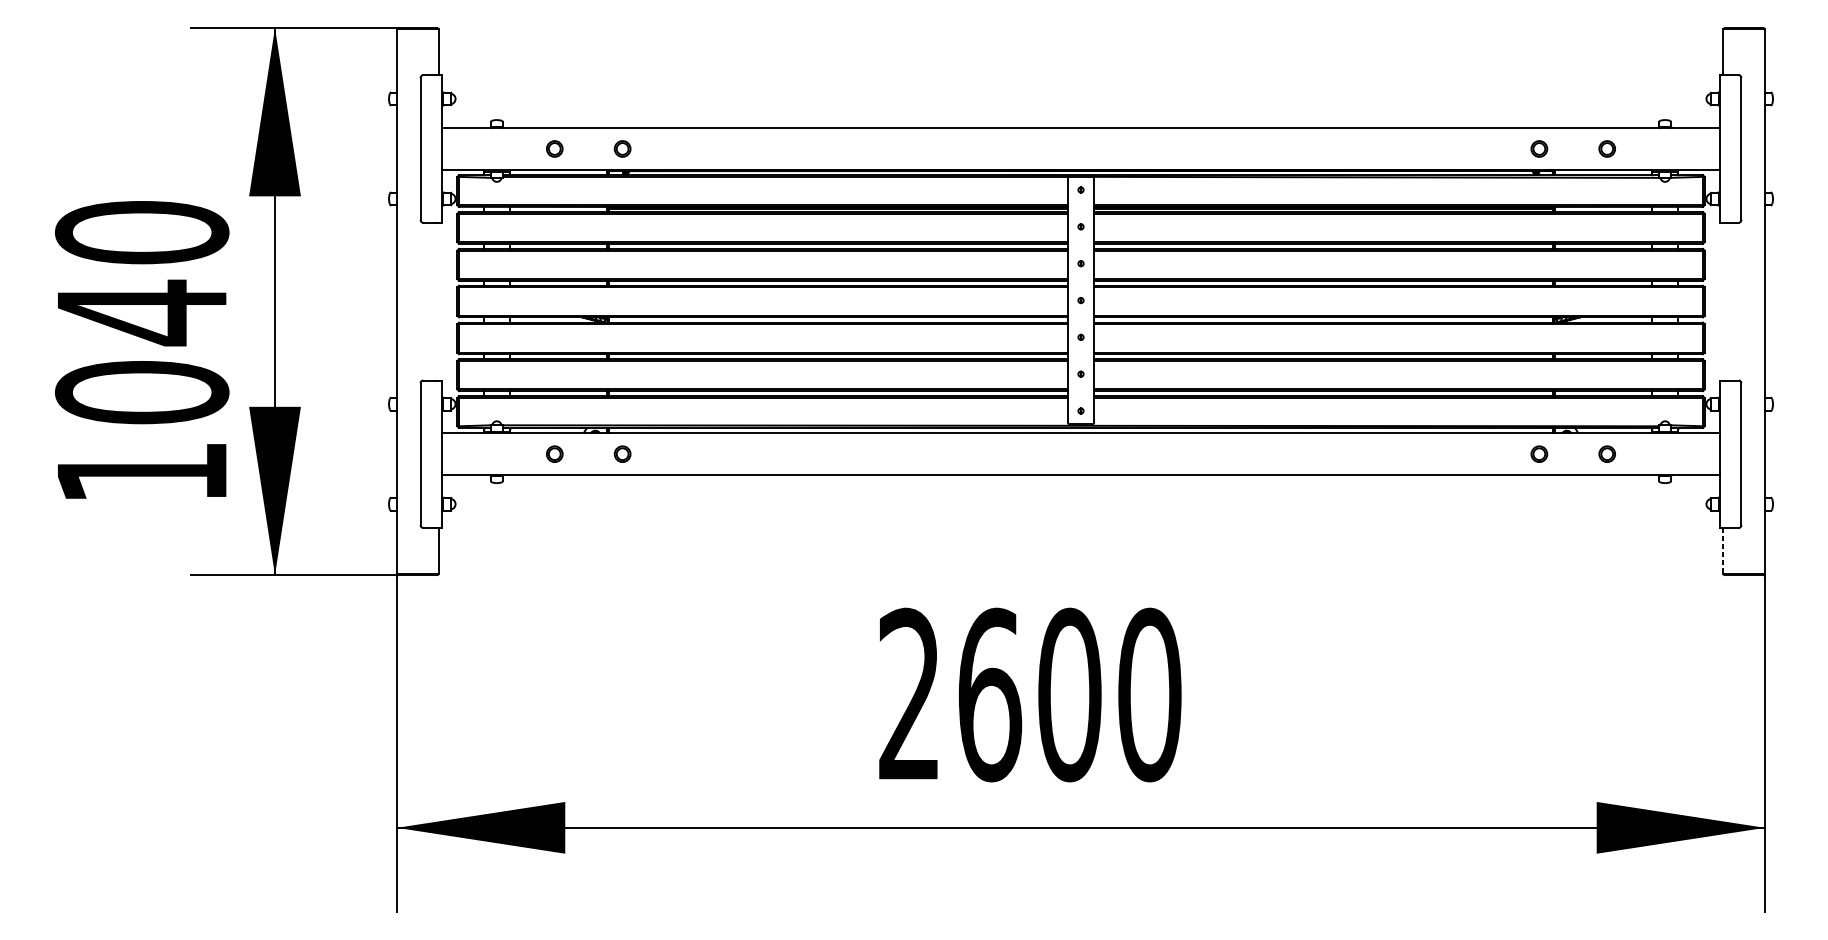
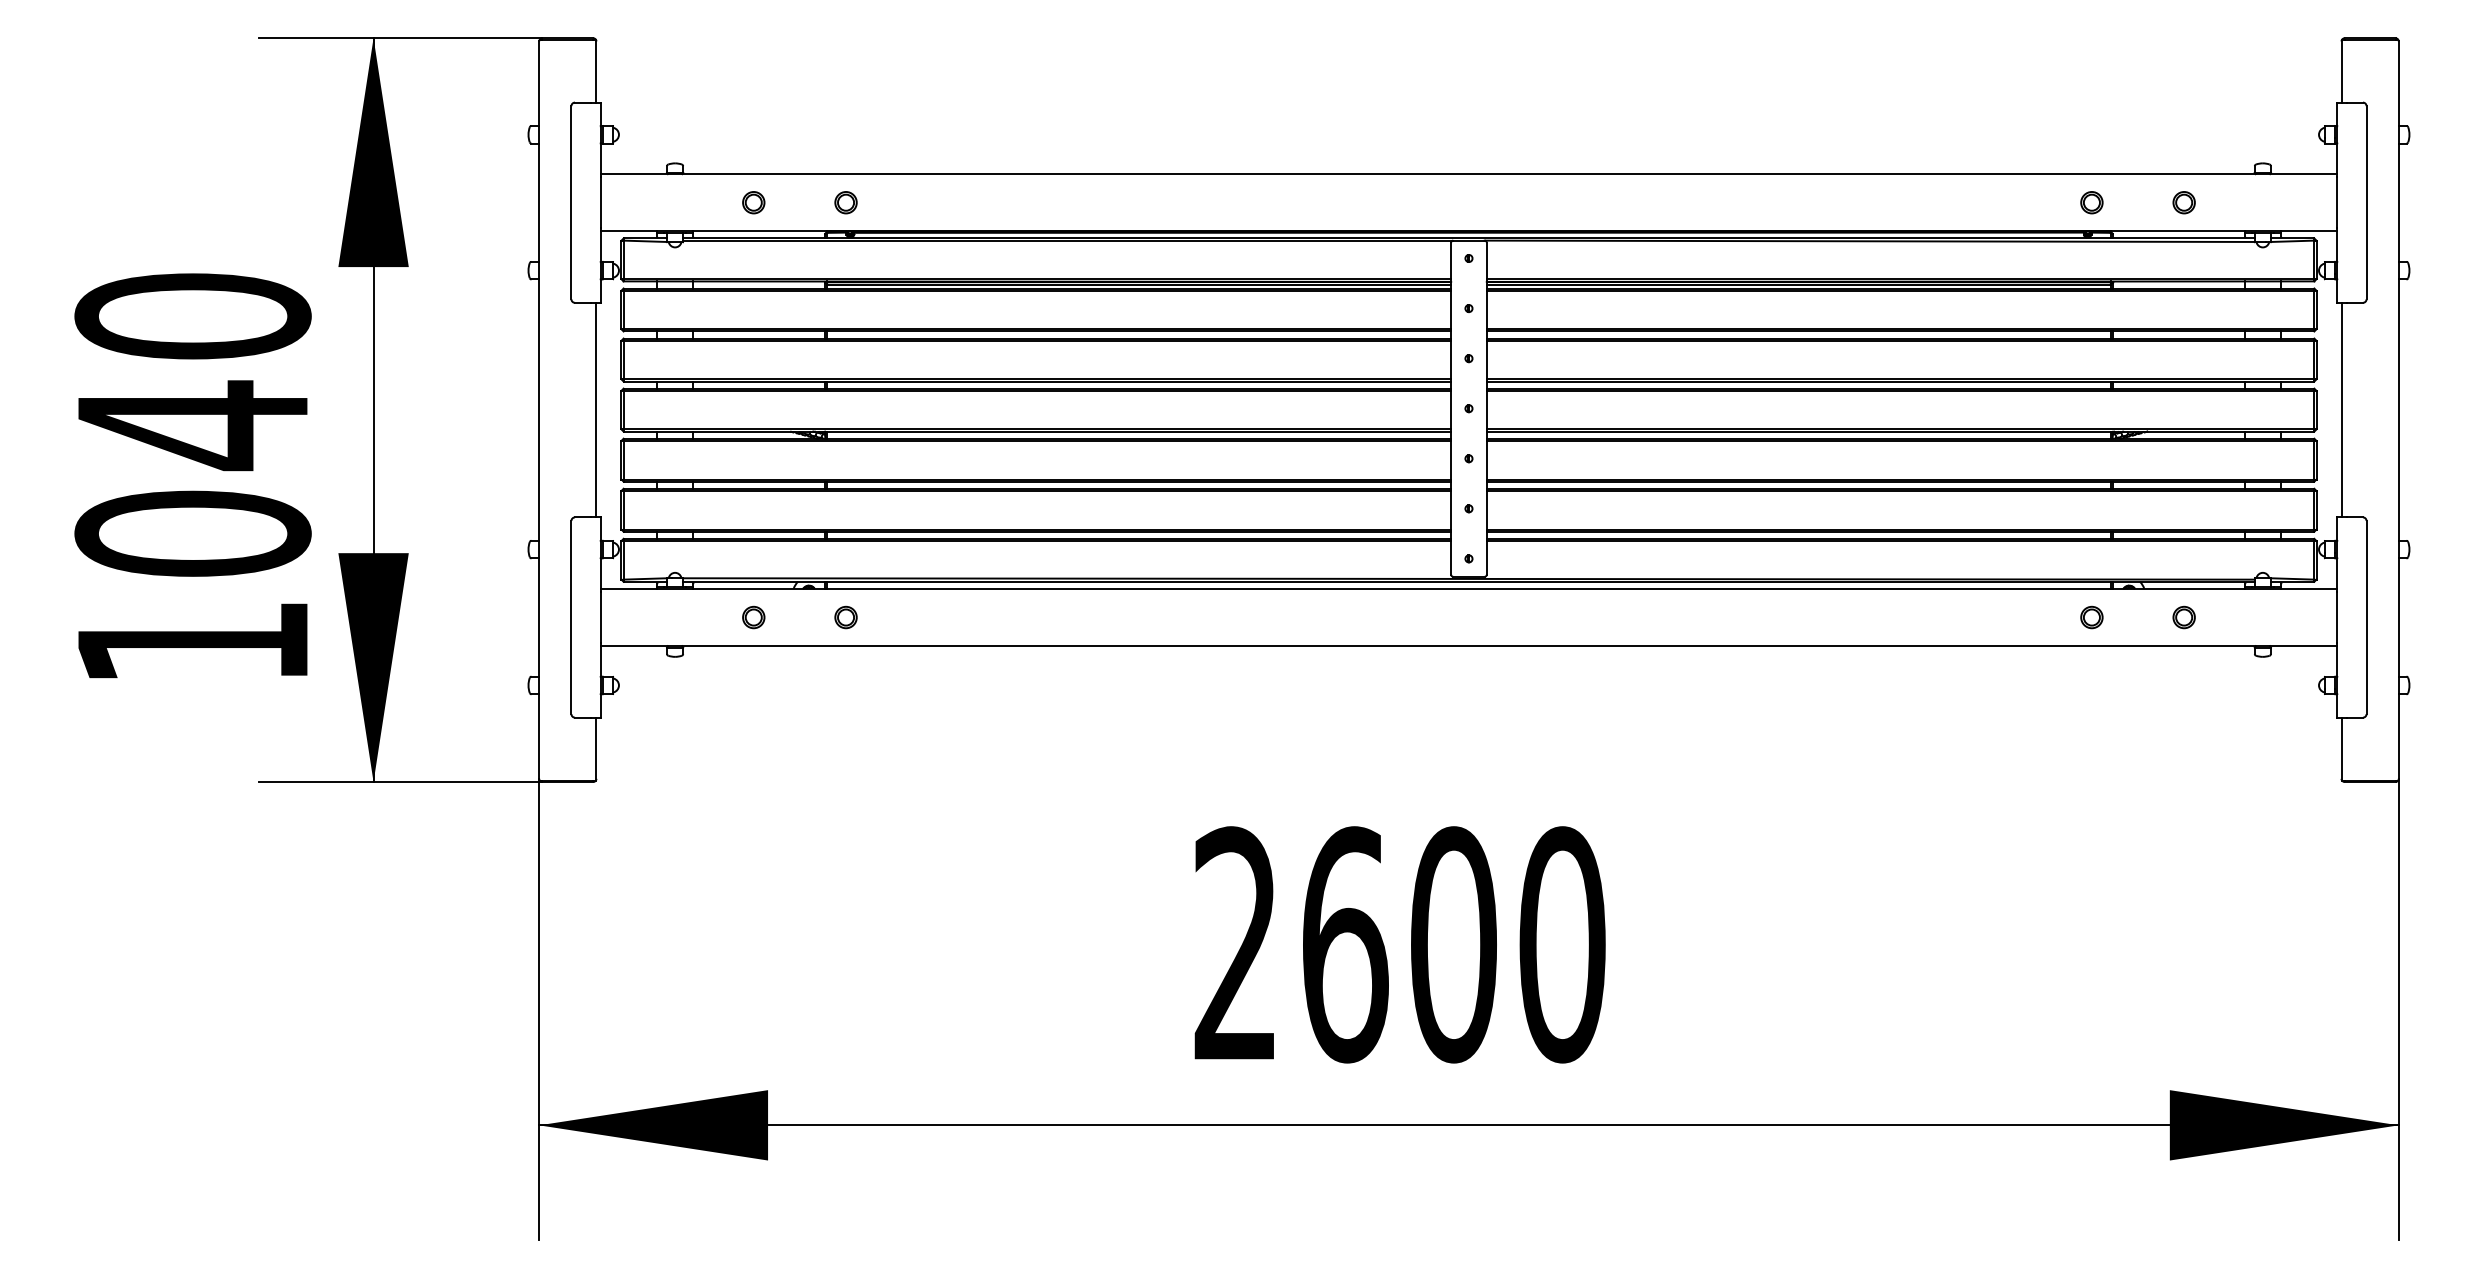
line: (439, 301) -> (596, 409), added
line: (1723, 301) -> (2341, 409), added
line: (1723, 550) -> (2341, 748), dashed -> solid

